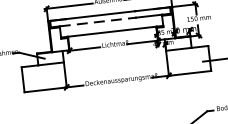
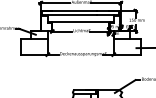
line: (98, 22) -> (72, 15), dashed -> solid

